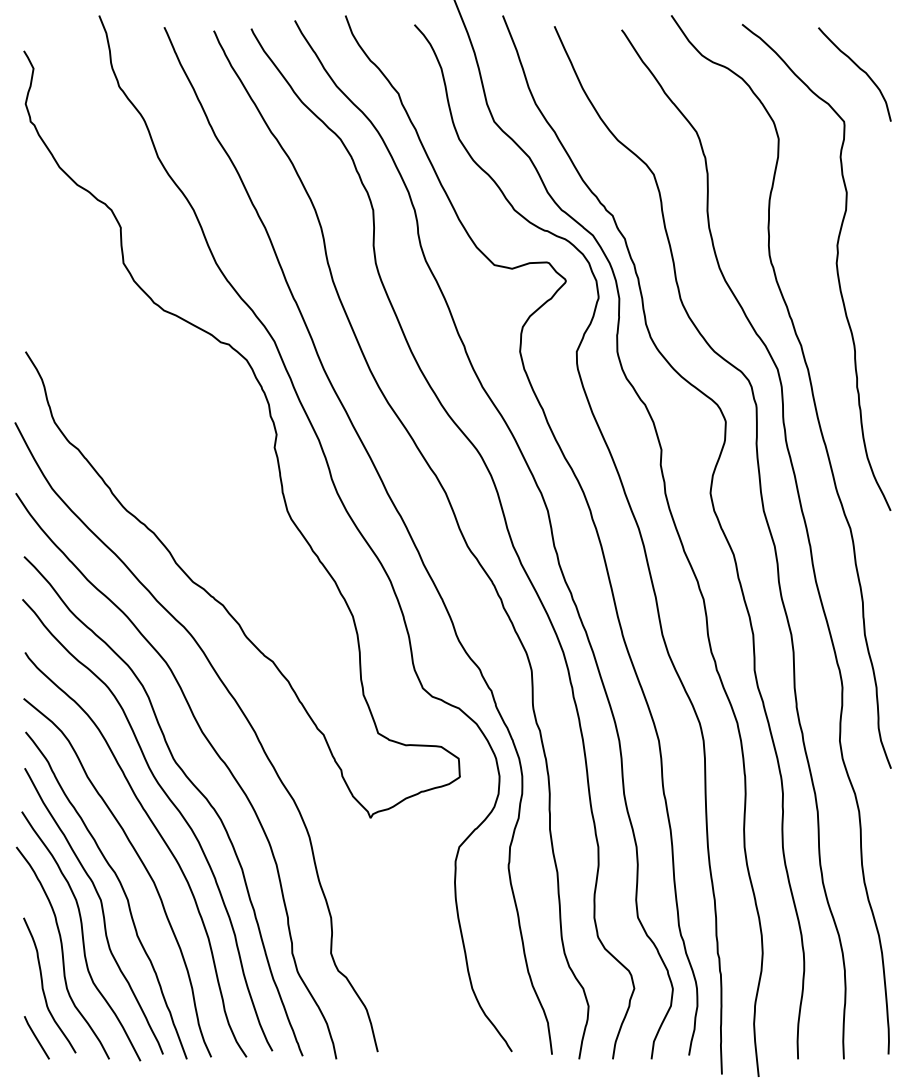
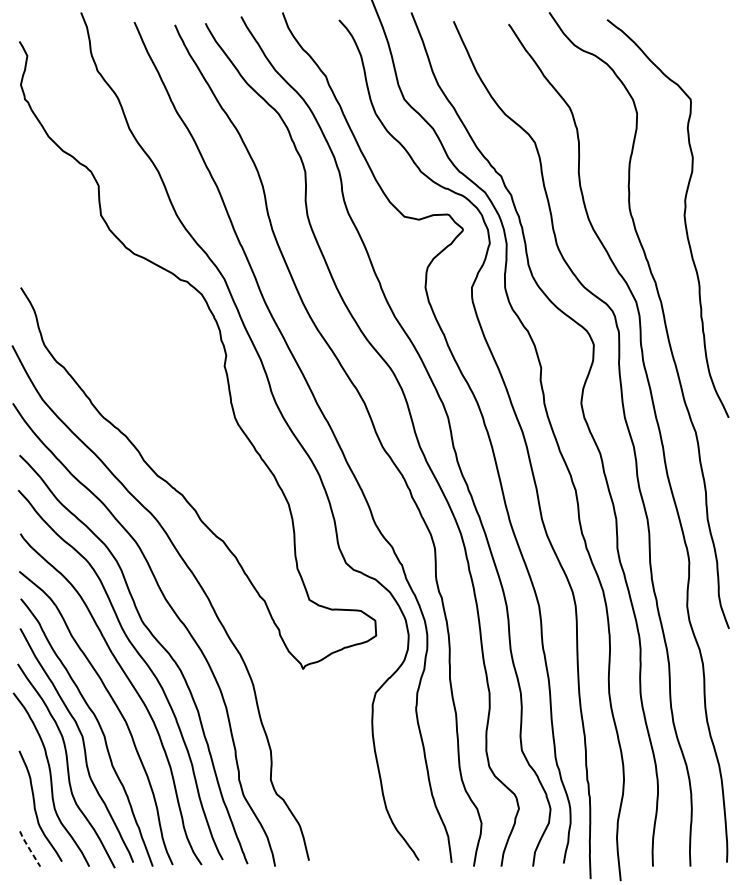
curve: (859, 69) -> (703, 56), removed
line: (36, 1037) -> (29, 848), solid -> dashed

